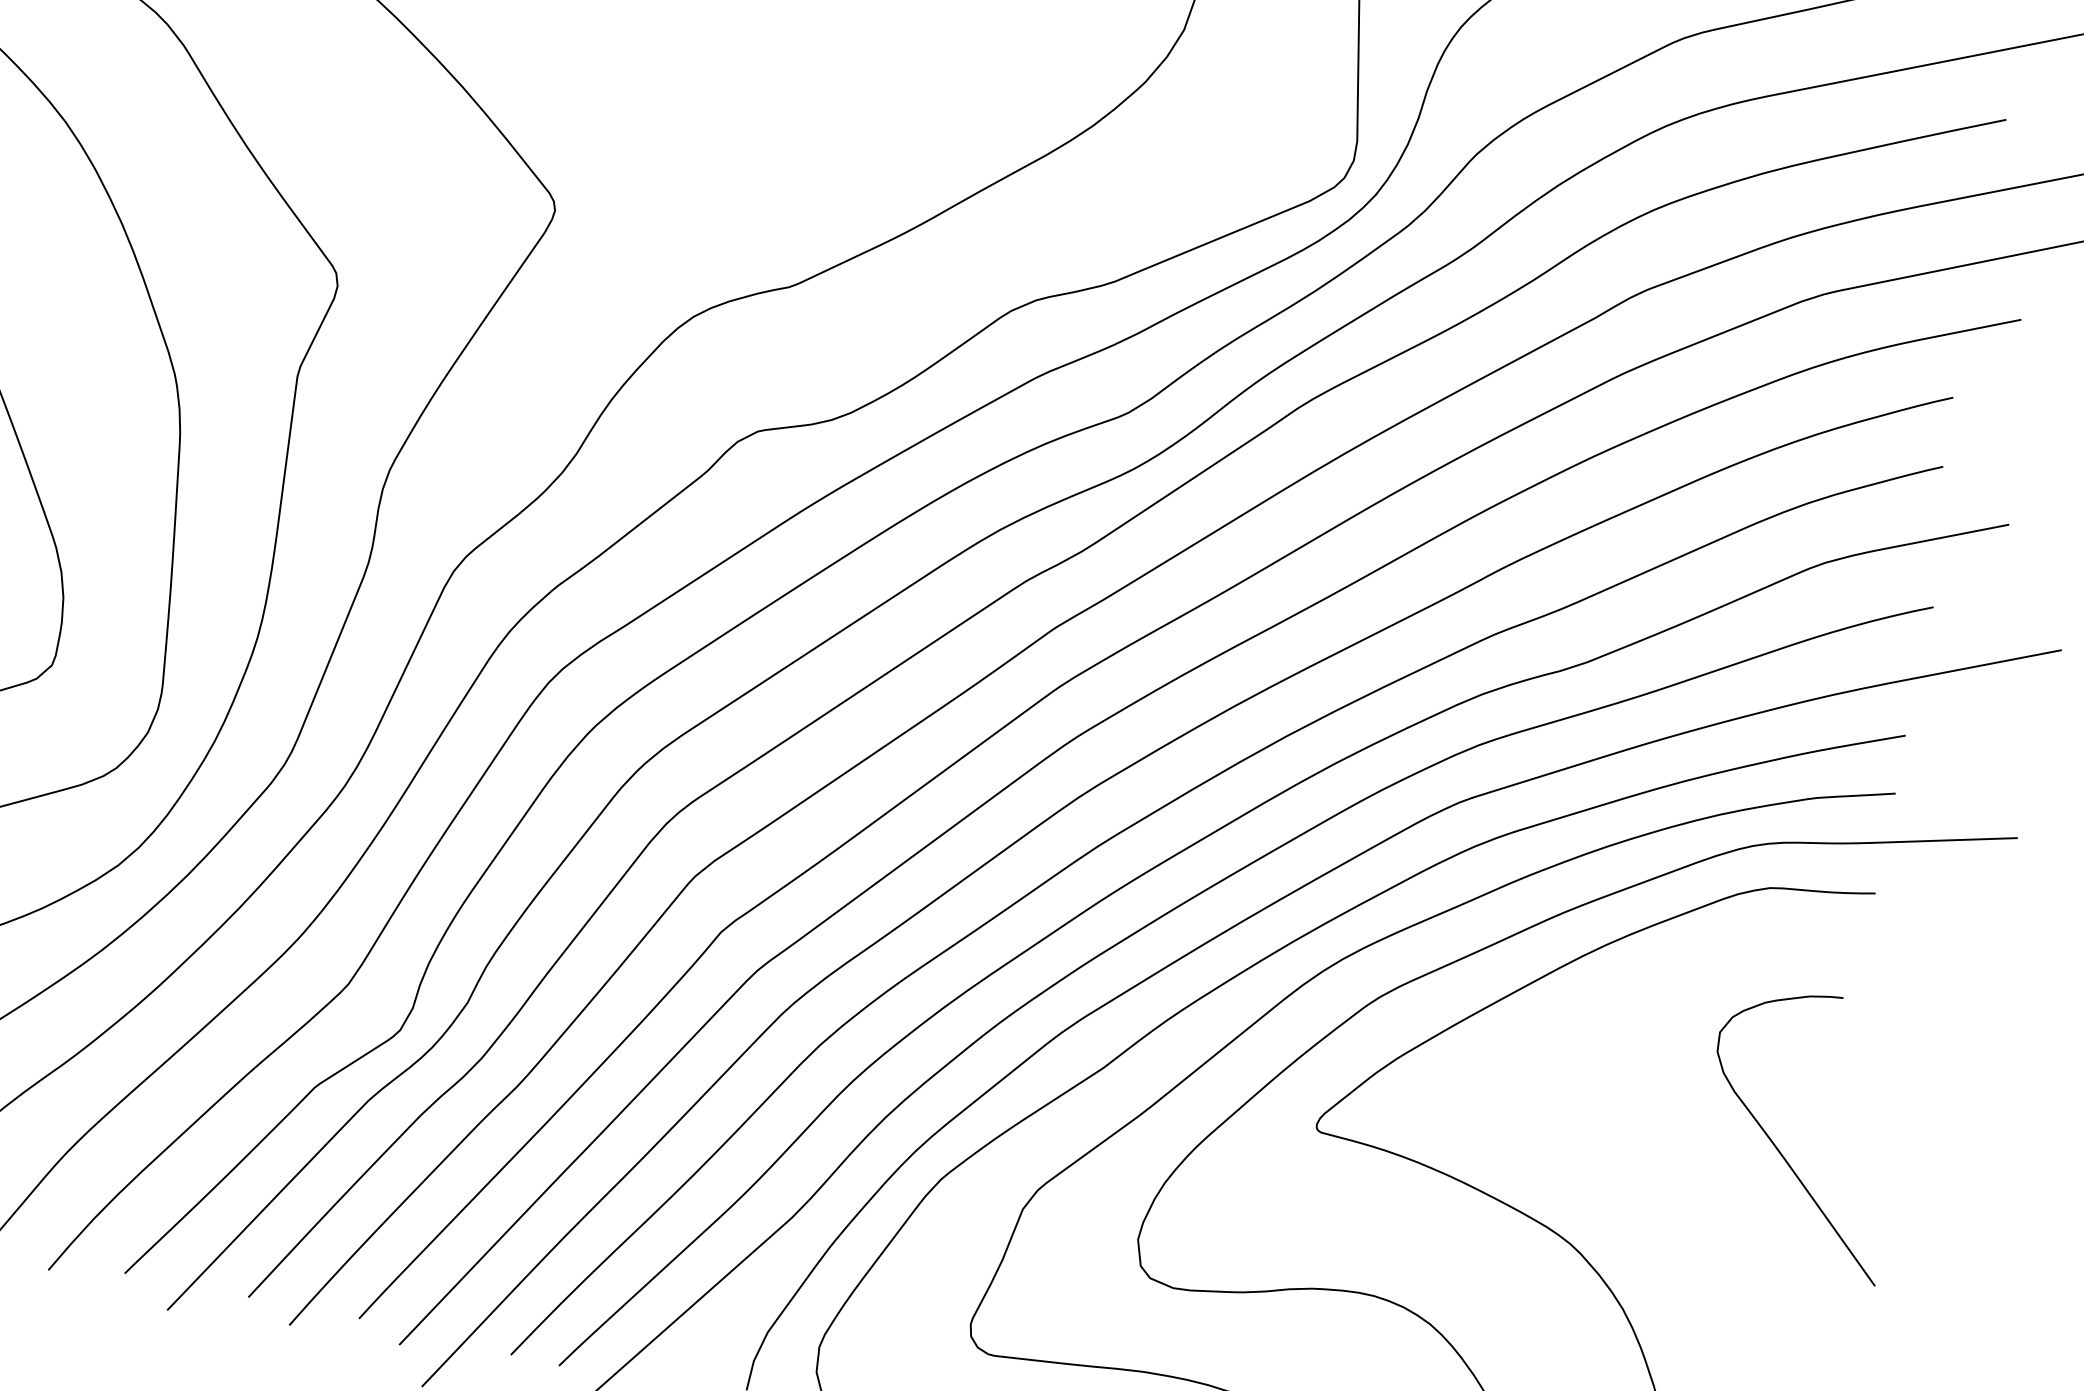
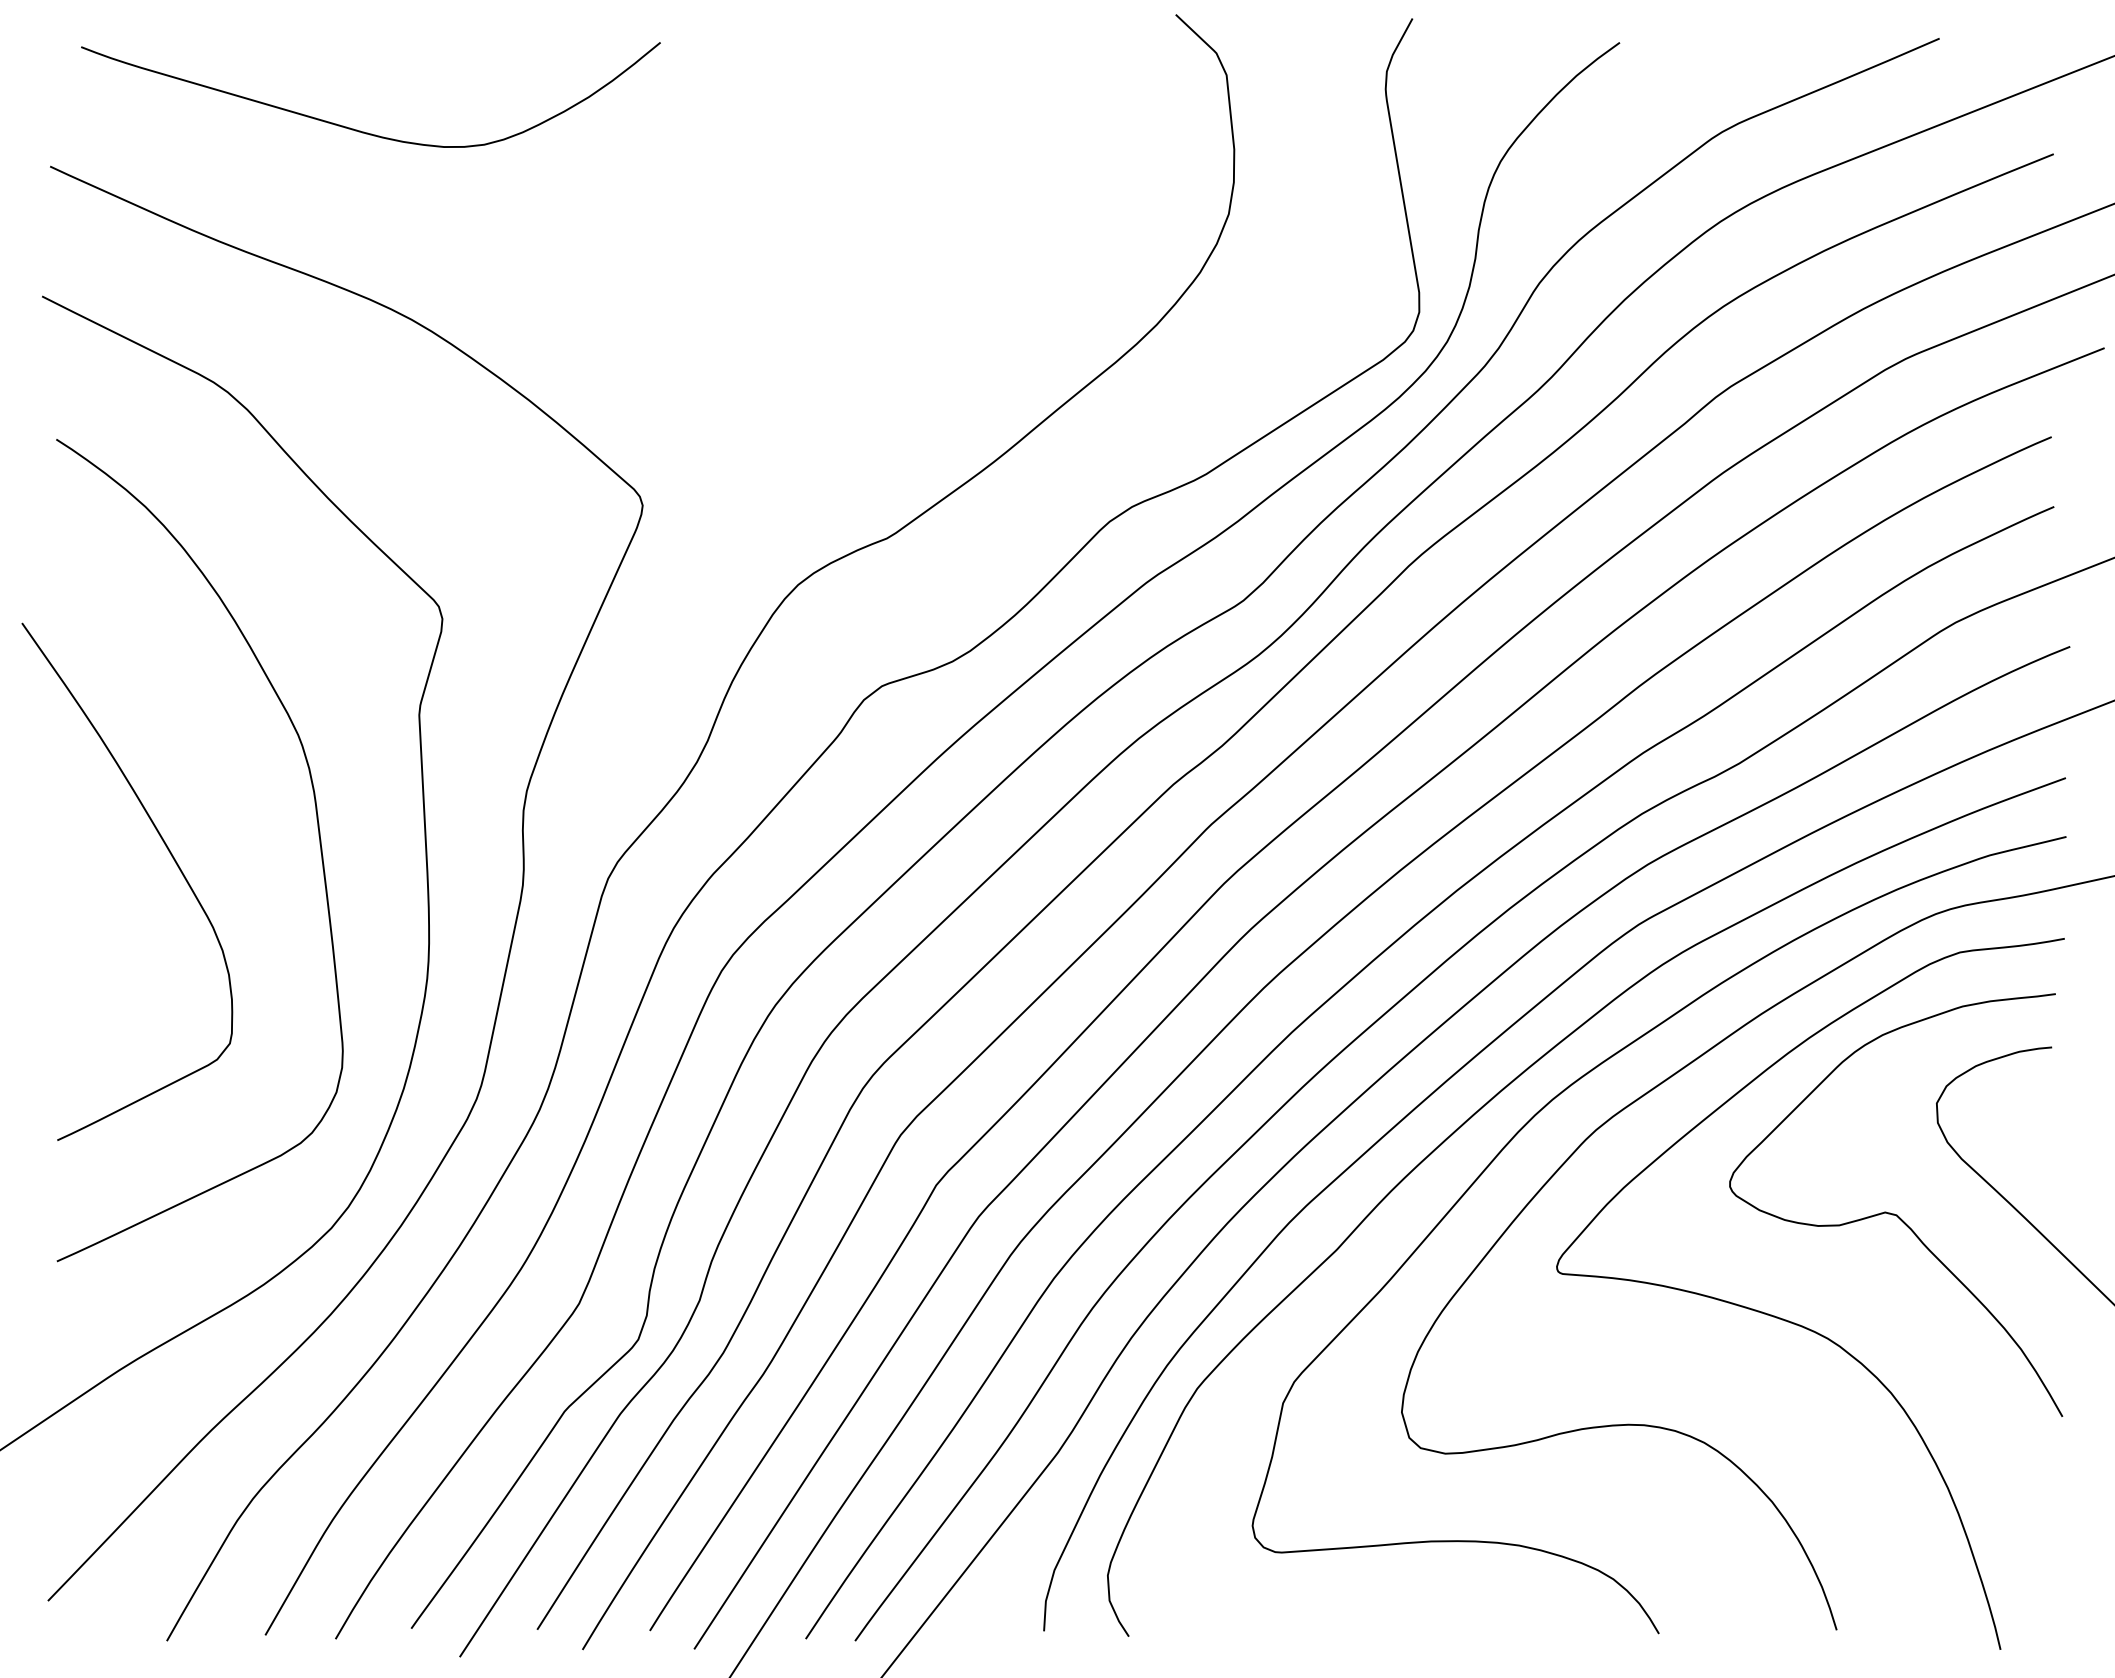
curve: (1658, 1132) -> (1894, 1213), added

